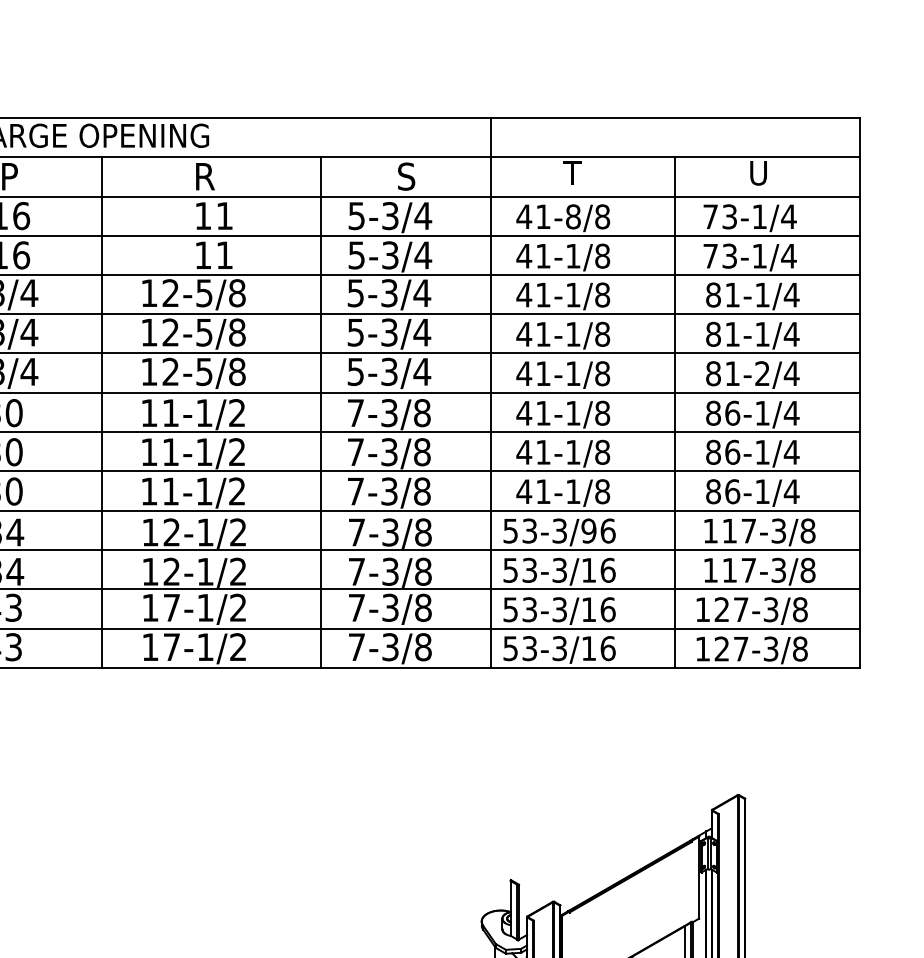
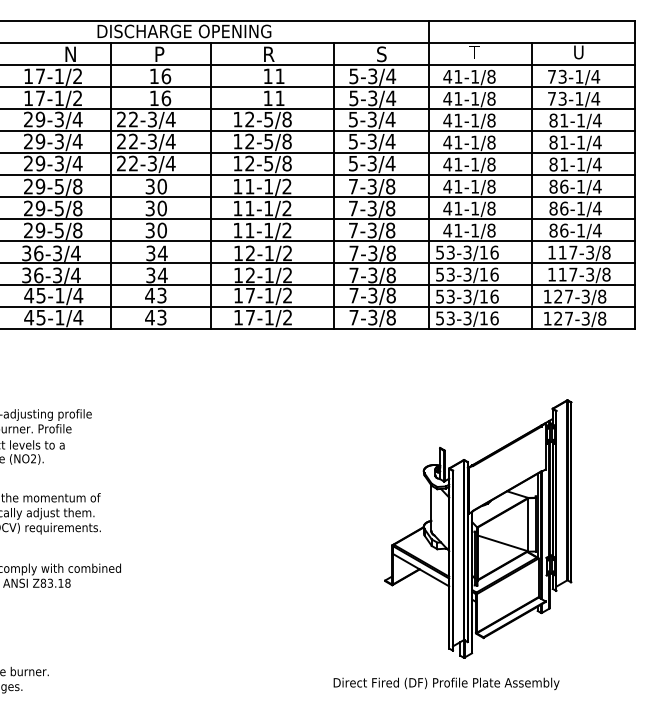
text: (573, 216) -> (475, 76), 41-8/8 -> 41-1/8
text: (761, 373) -> (580, 164), 81-2/4 -> 81-1/4
text: (588, 530) -> (483, 252), 53-3/96 -> 53-3/16

